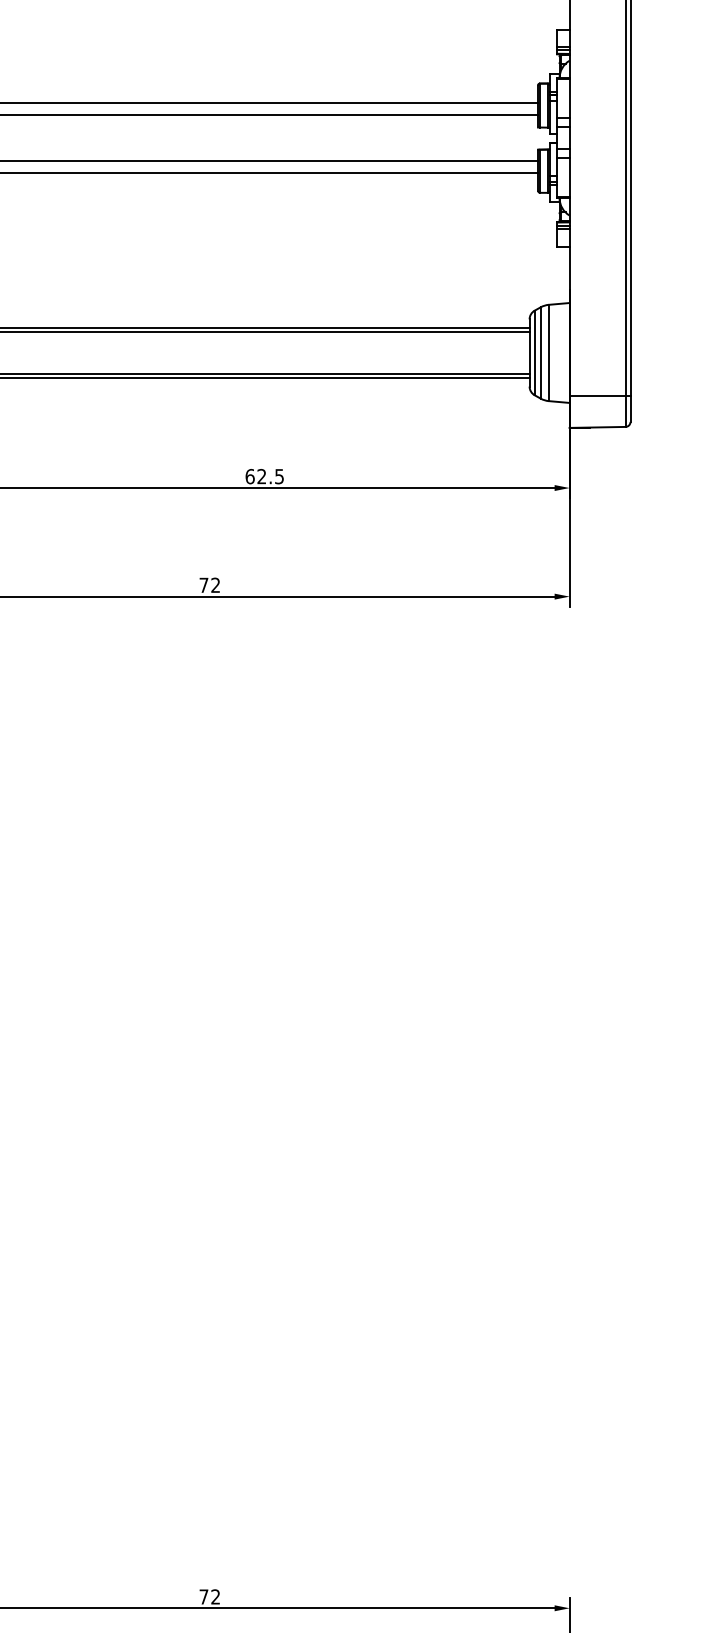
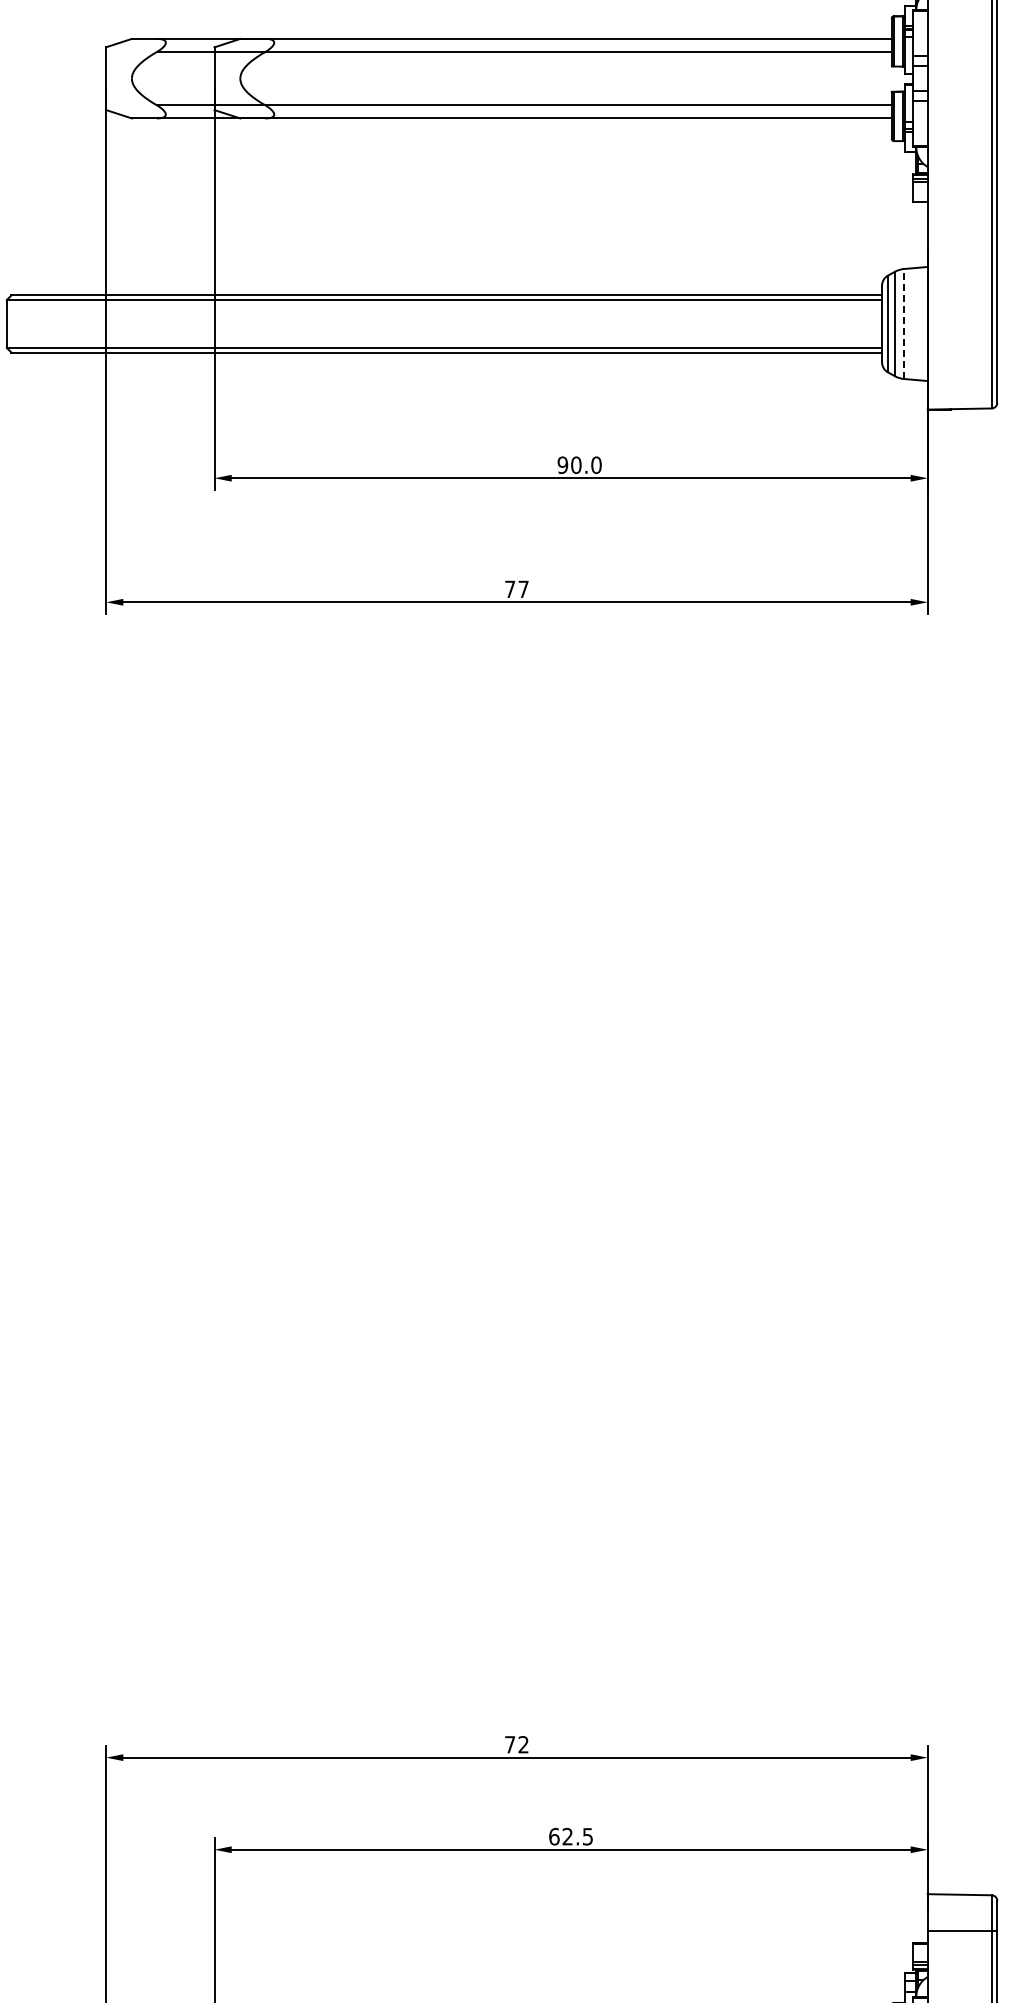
line: (548, 353) -> (903, 324), solid -> dashed
line: (600, 396) -> (962, 373), removed
text: (264, 476) -> (579, 465), 62.5 -> 90.0
text: (215, 584) -> (523, 588), 72 -> 77

